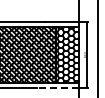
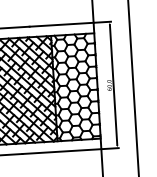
line: (57, 88) -> (61, 152), dashed -> solid

